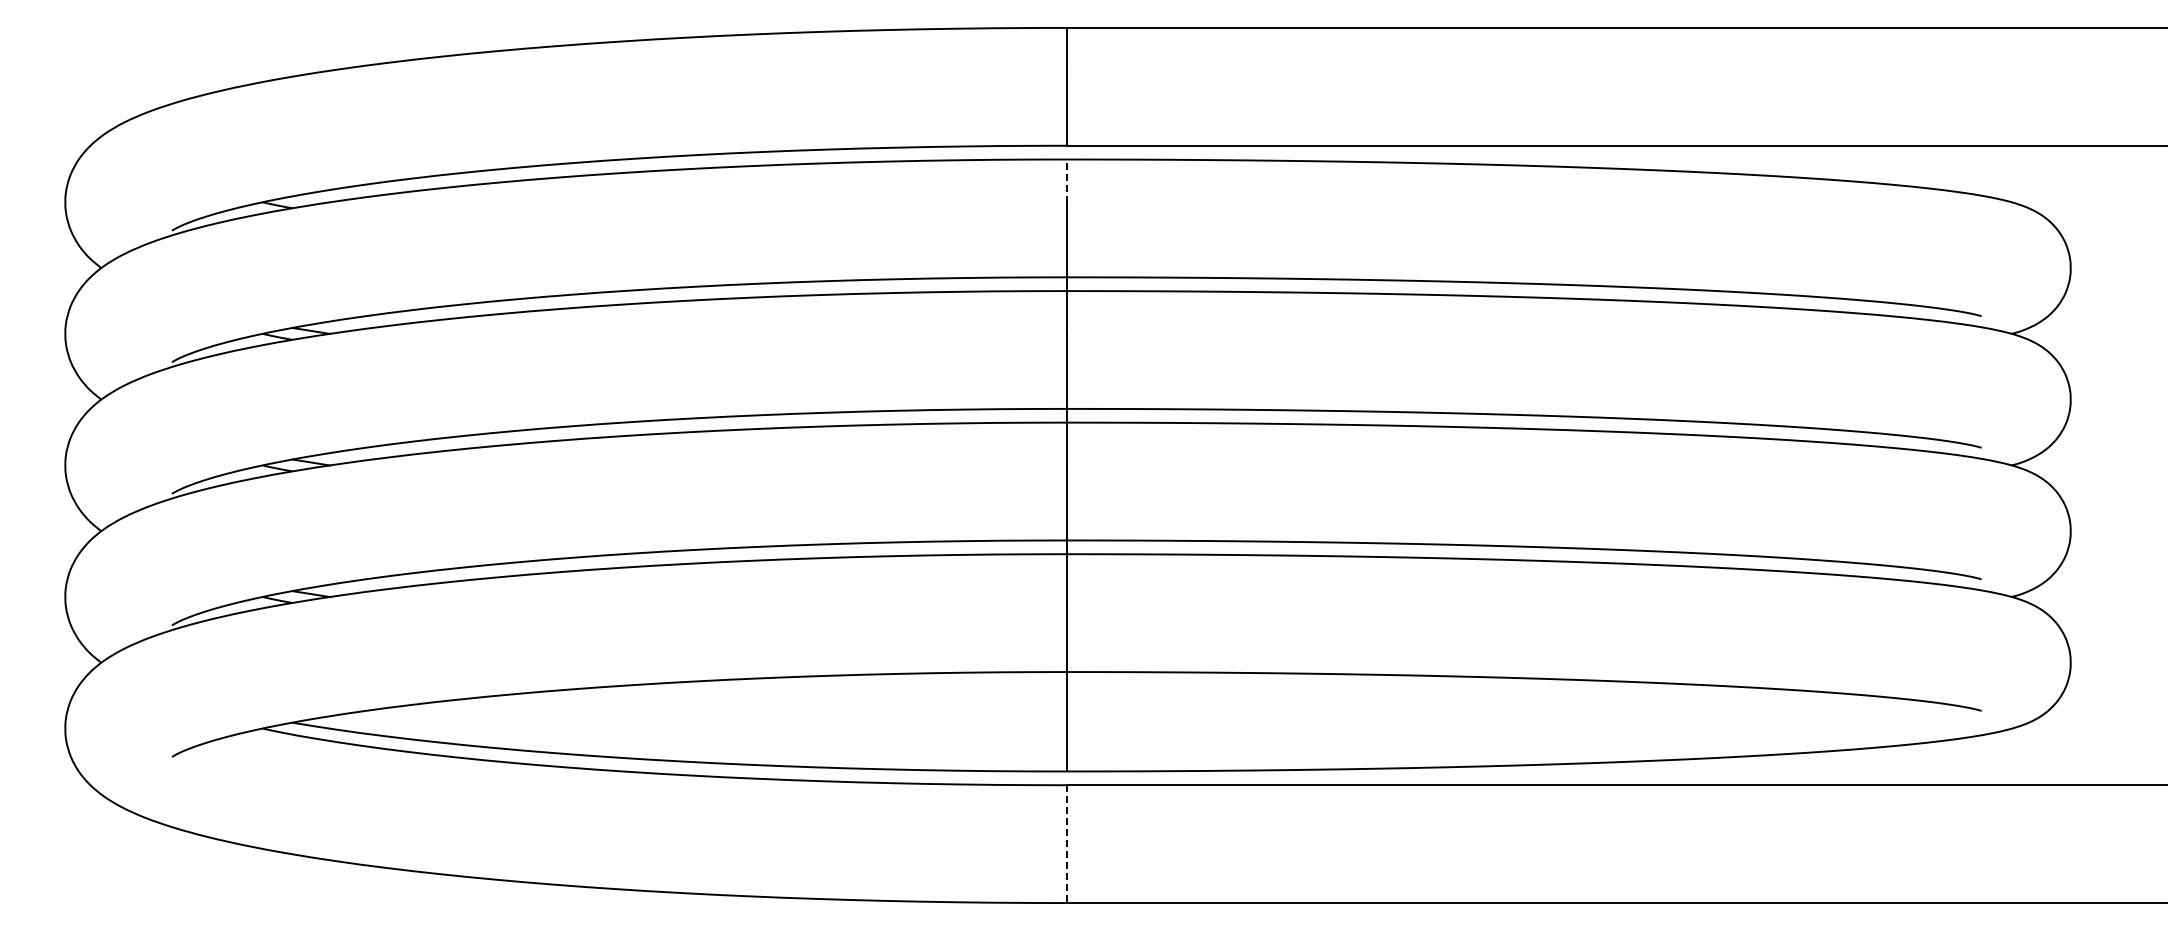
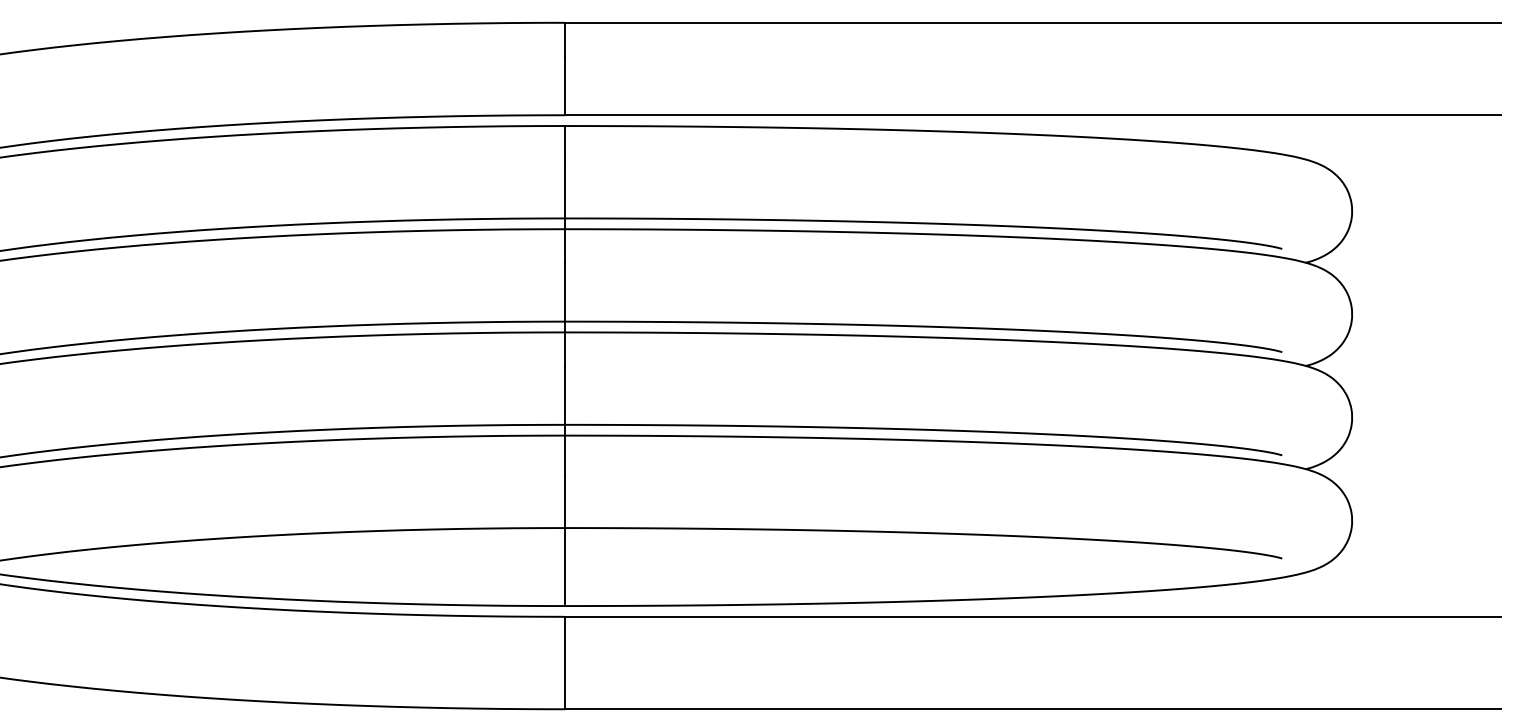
line: (1066, 181) -> (564, 143), dashed -> solid
line: (1066, 844) -> (564, 663), dashed -> solid

